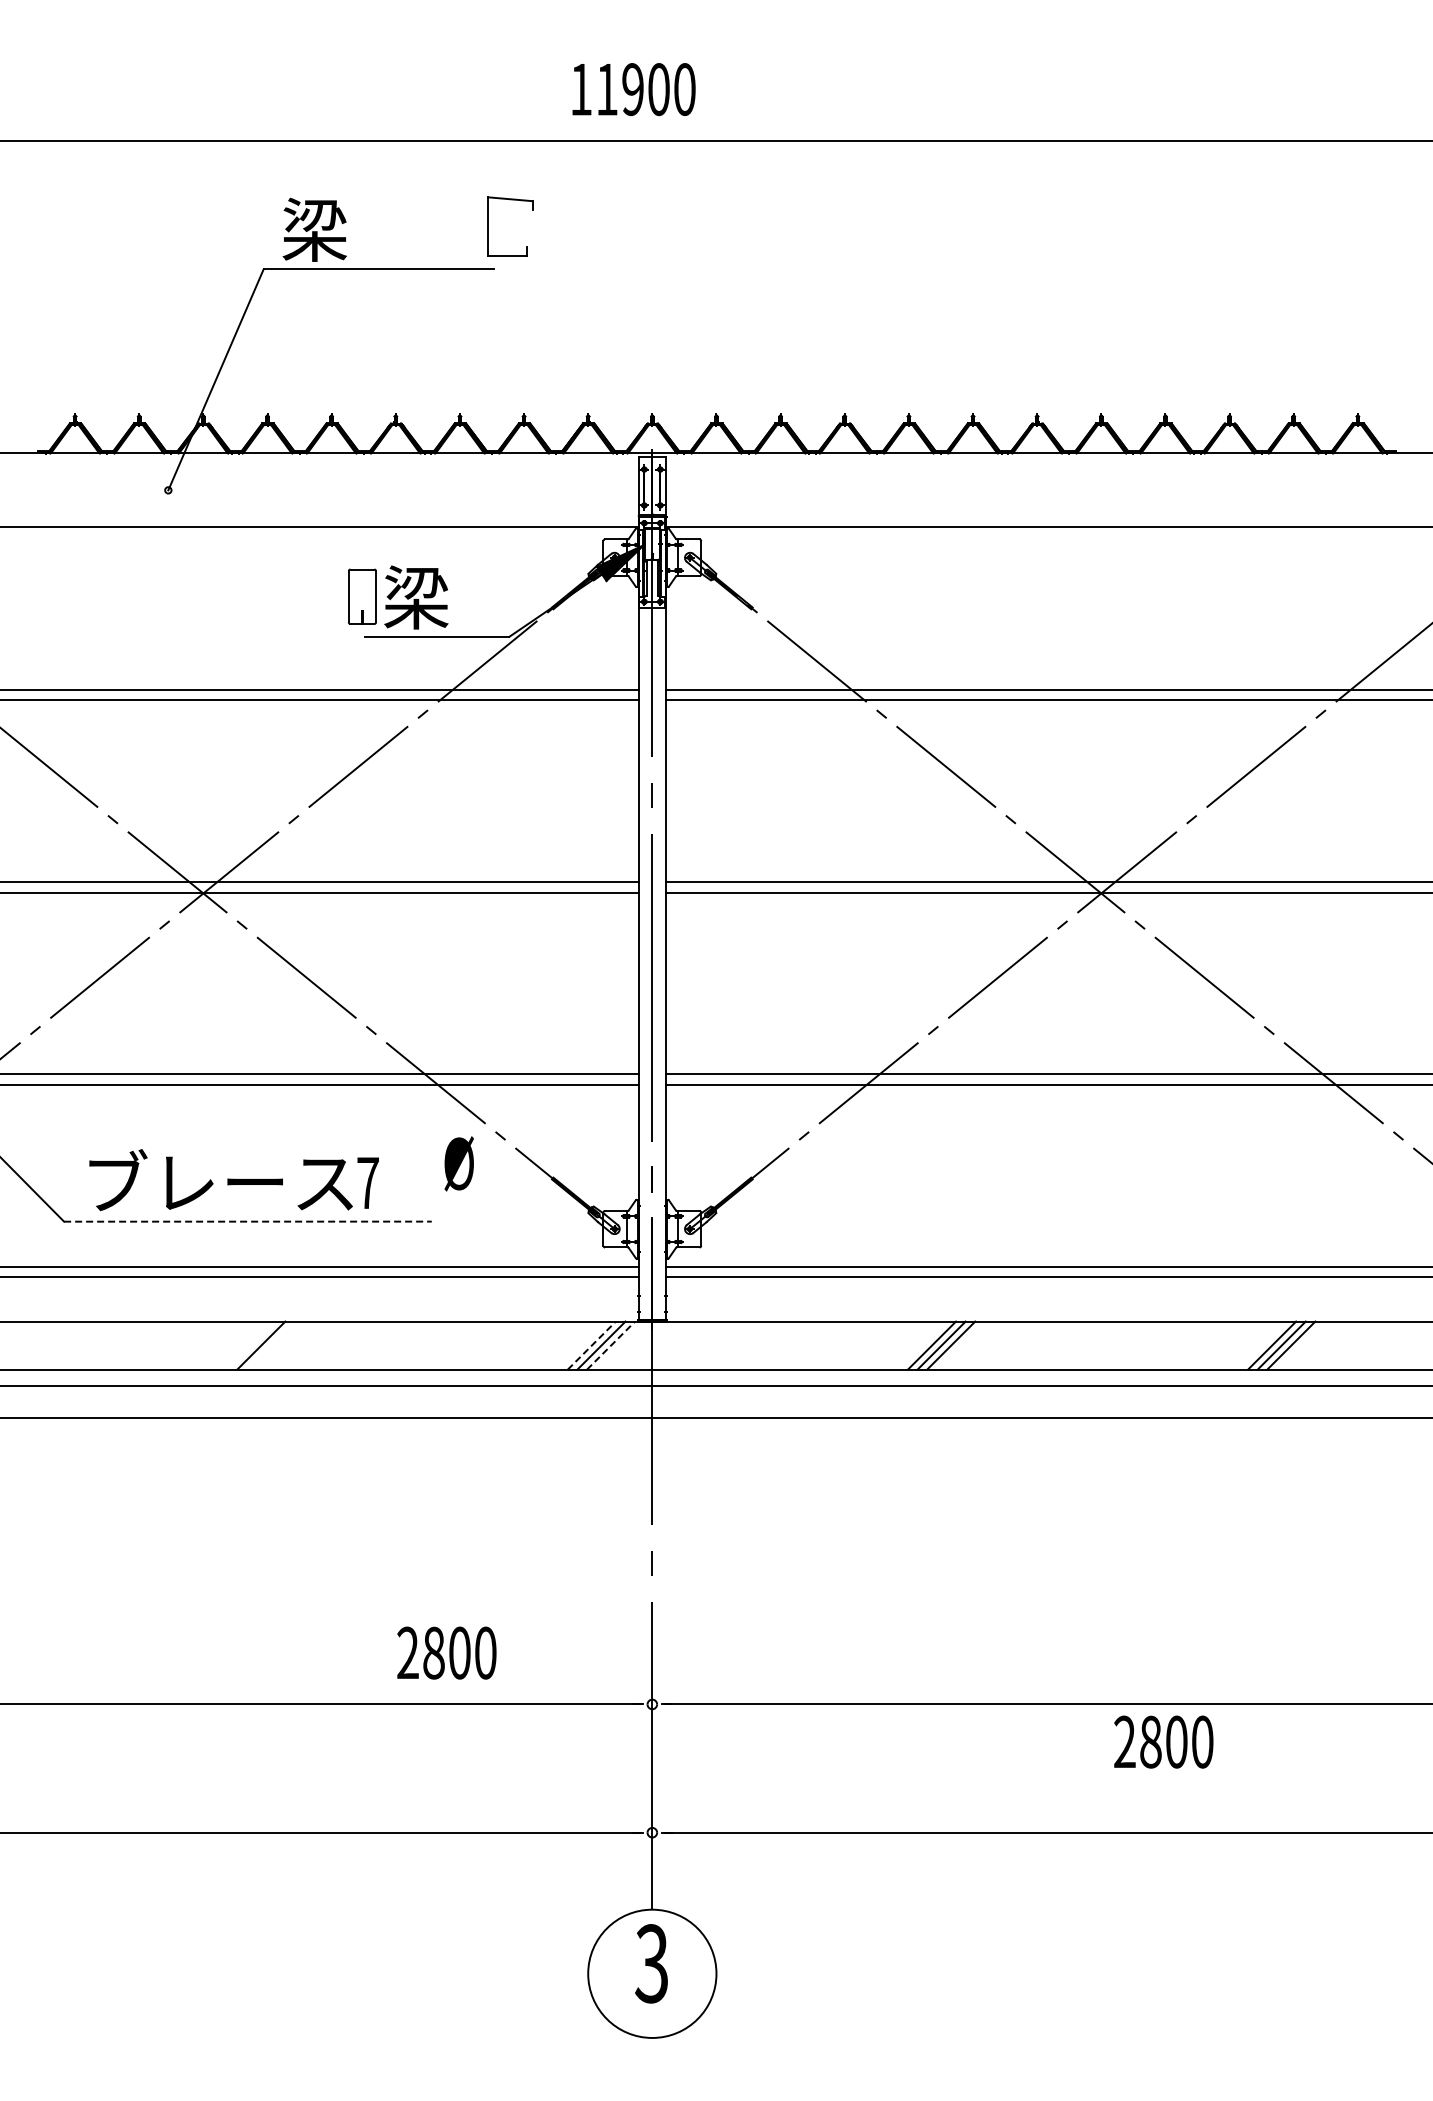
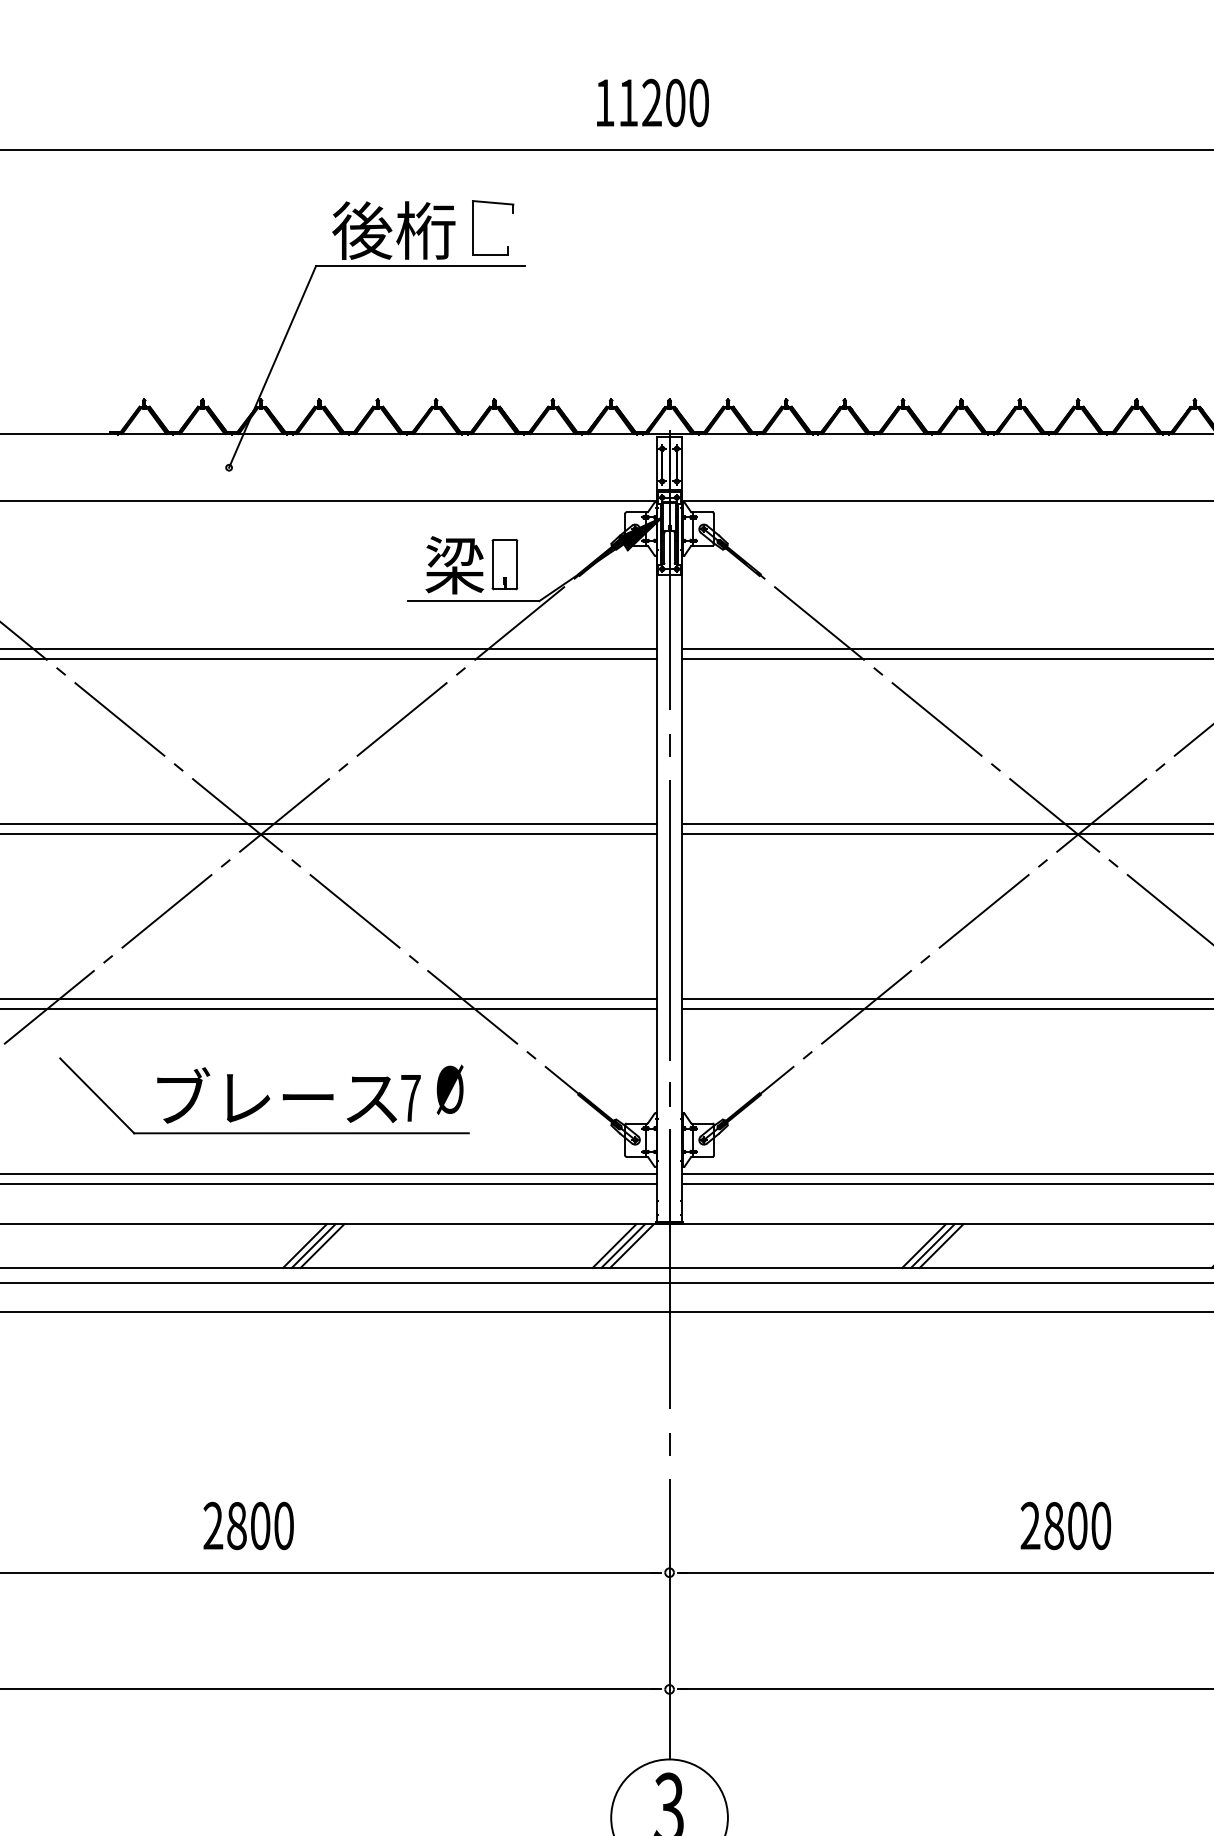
text: (632, 89) -> (651, 102), 11900 -> 11200
part: (488, 226) -> (473, 227), moved
text: (349, 229) -> (393, 230), 梁 -> 後桁
part: (362, 596) -> (504, 564), moved
text: (458, 1163) -> (449, 1089), moved
line: (247, 1221) -> (301, 1133), dashed -> solid
line: (251, 1345) -> (304, 1246), added
line: (270, 1345) -> (322, 1246), added
line: (592, 1345) -> (615, 1246), dashed -> solid
line: (611, 1345) -> (632, 1246), dashed -> solid
text: (446, 1652) -> (248, 1525), moved
text: (1163, 1741) -> (1065, 1525), moved

